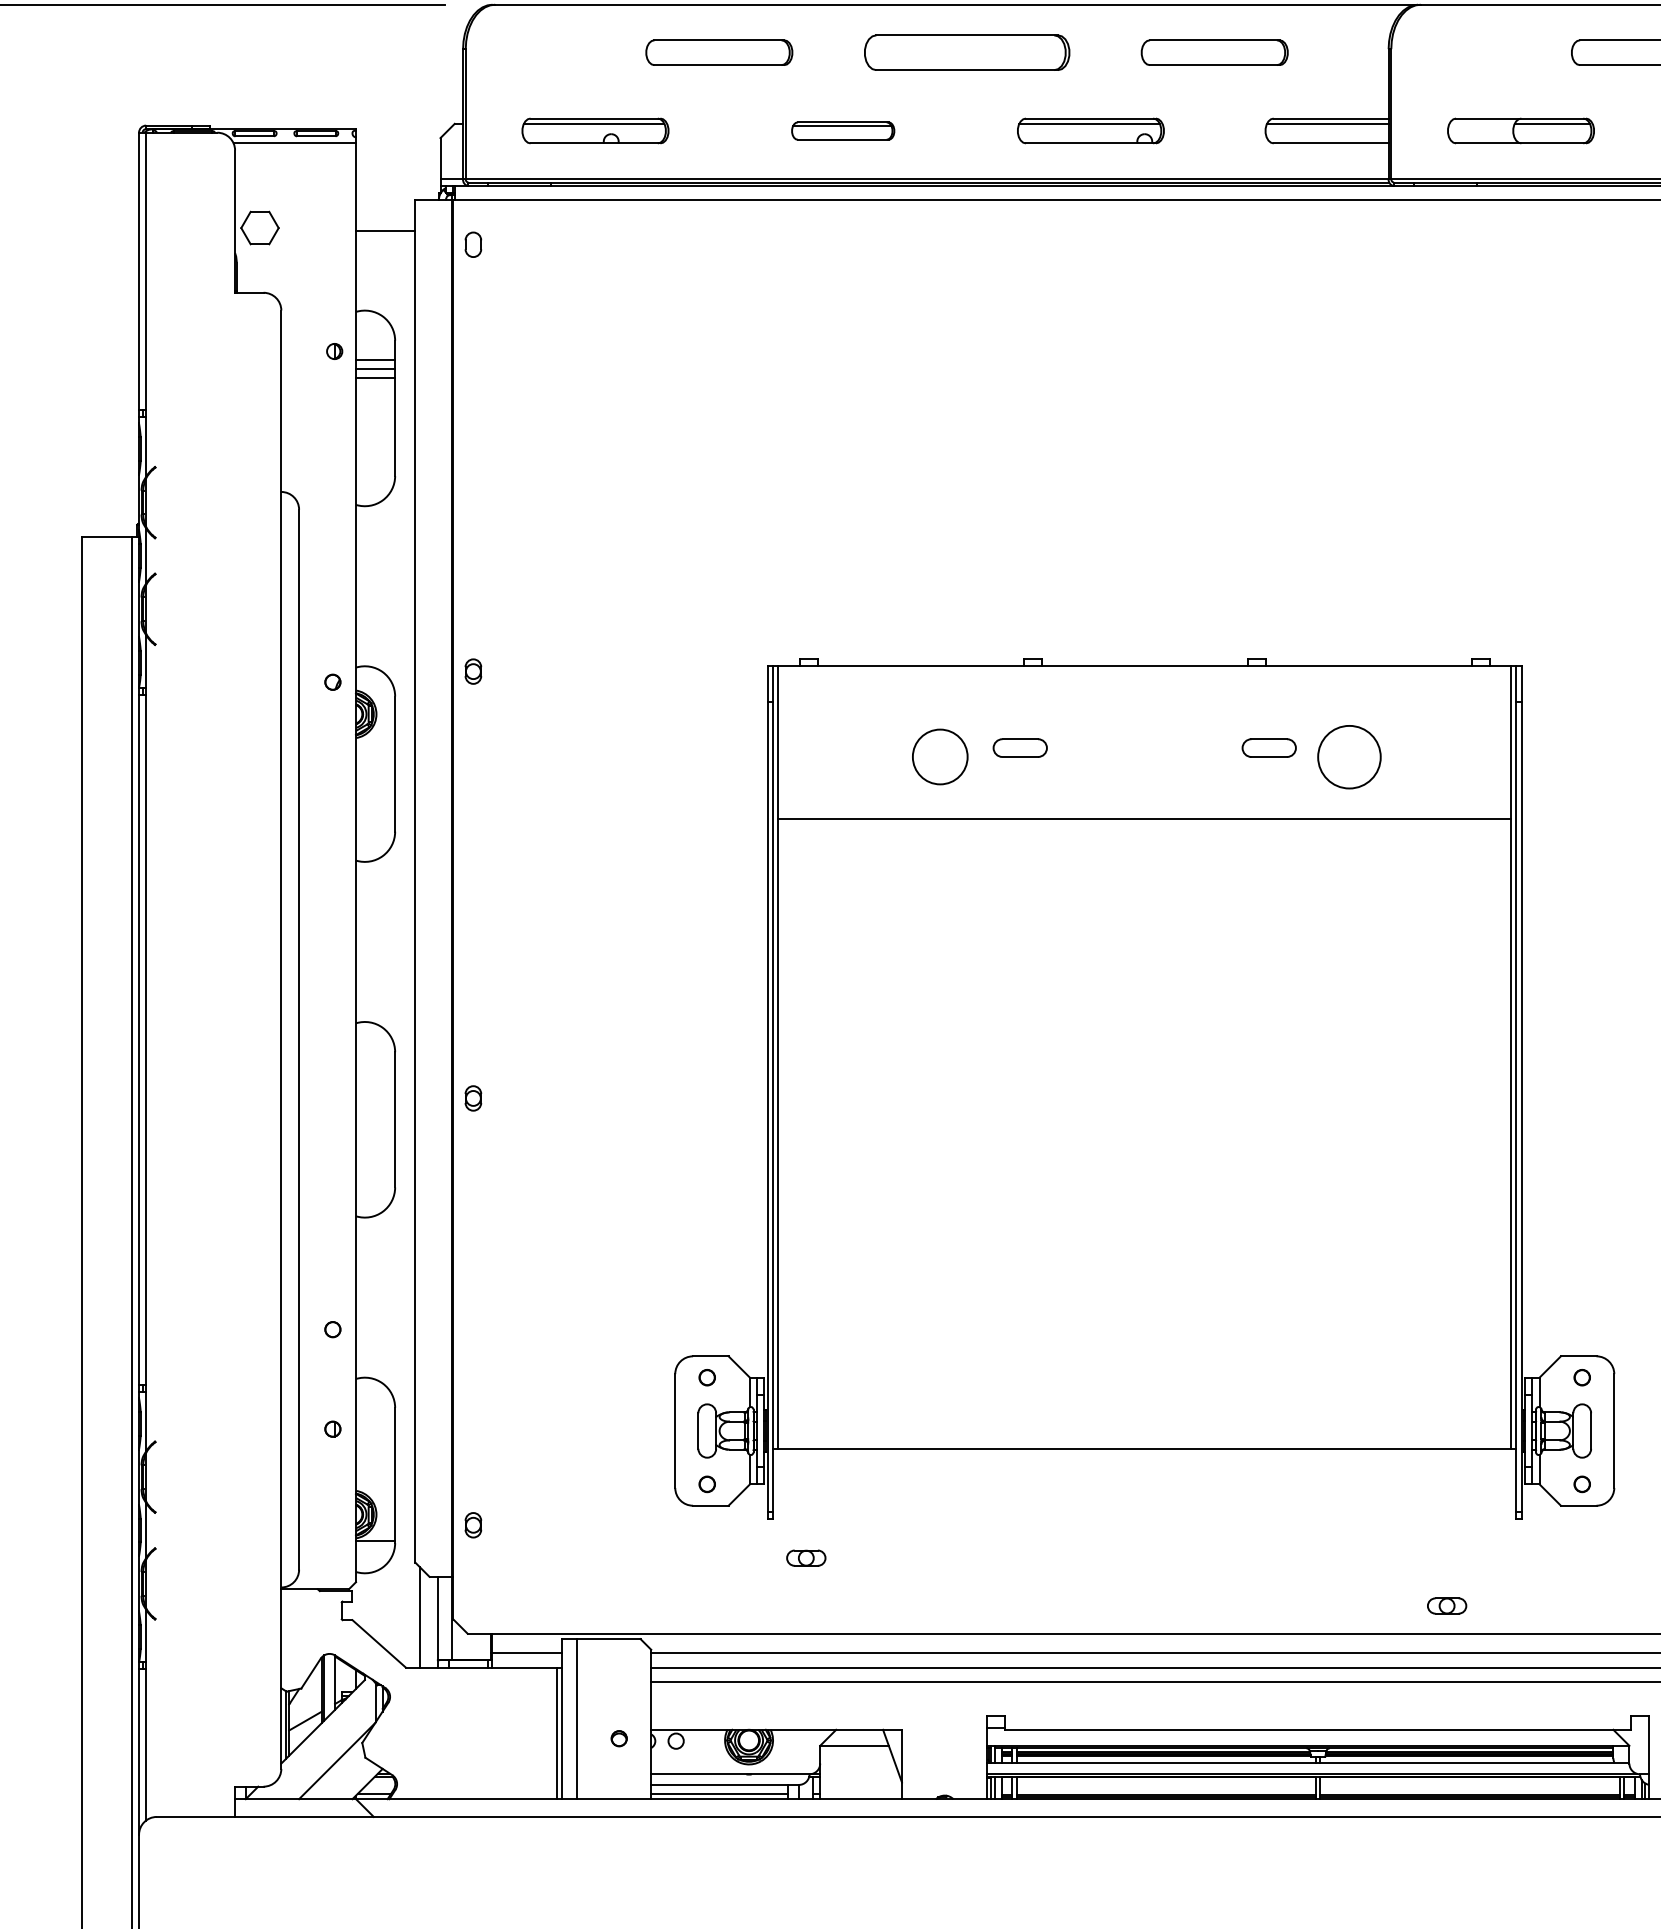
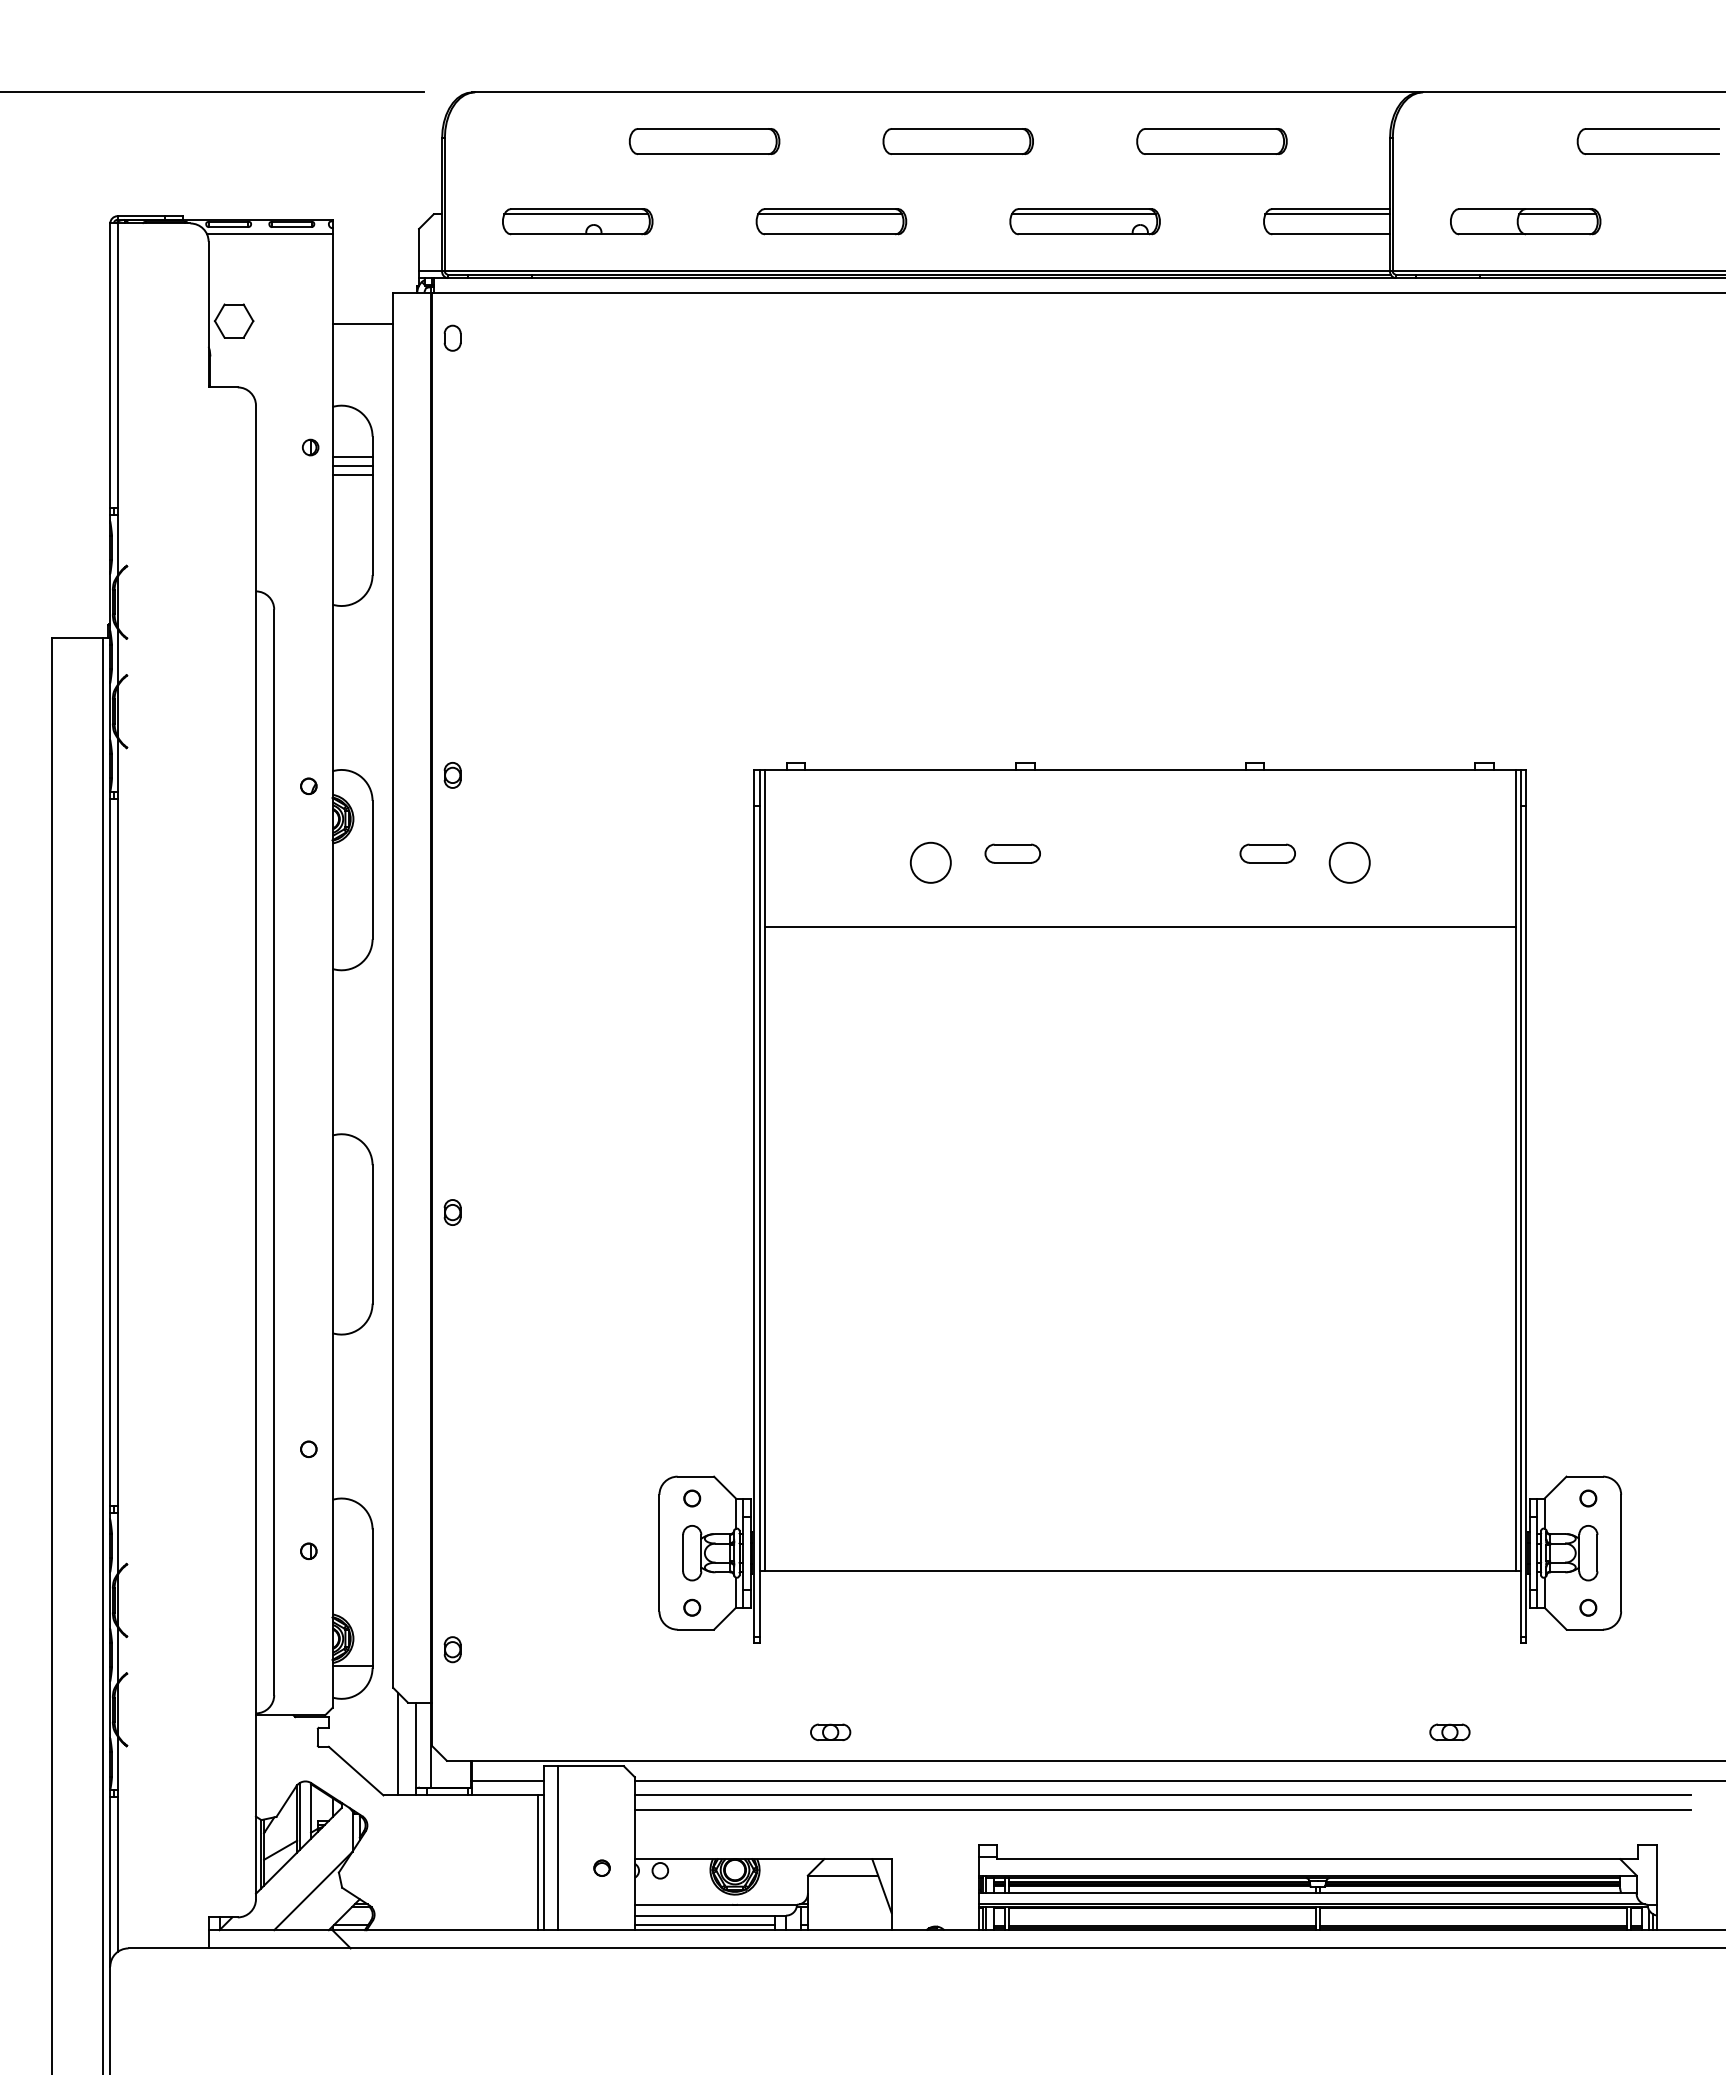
part: (966, 52) -> (957, 141), size x0.71
part: (843, 130) -> (831, 221), size x1.43
circle: (939, 756) -> (930, 862), size x0.71
circle: (1349, 756) -> (1349, 862), size x0.62
part: (806, 1558) -> (830, 1732), moved

